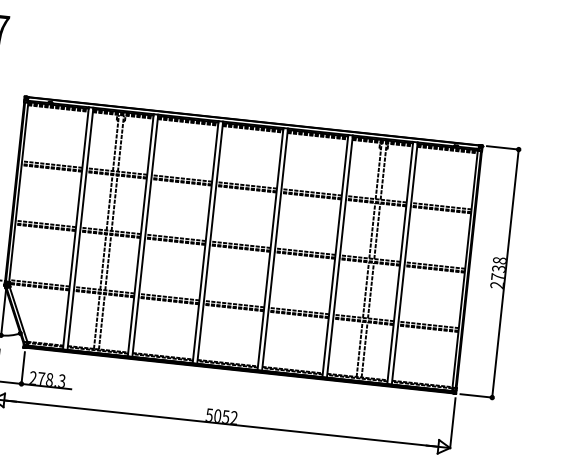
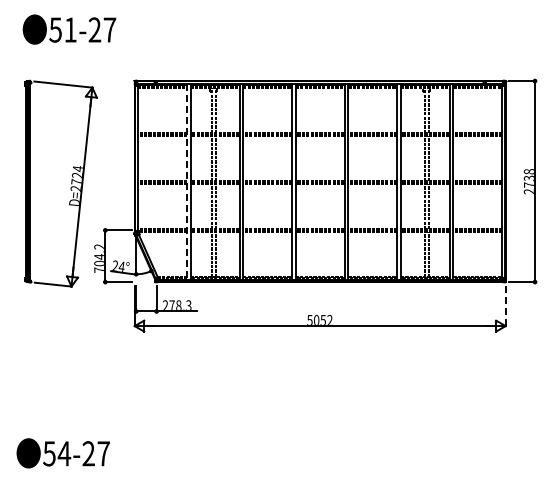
line: (75, 228) -> (186, 182), solid -> dashed
line: (452, 423) -> (505, 306), solid -> dashed

